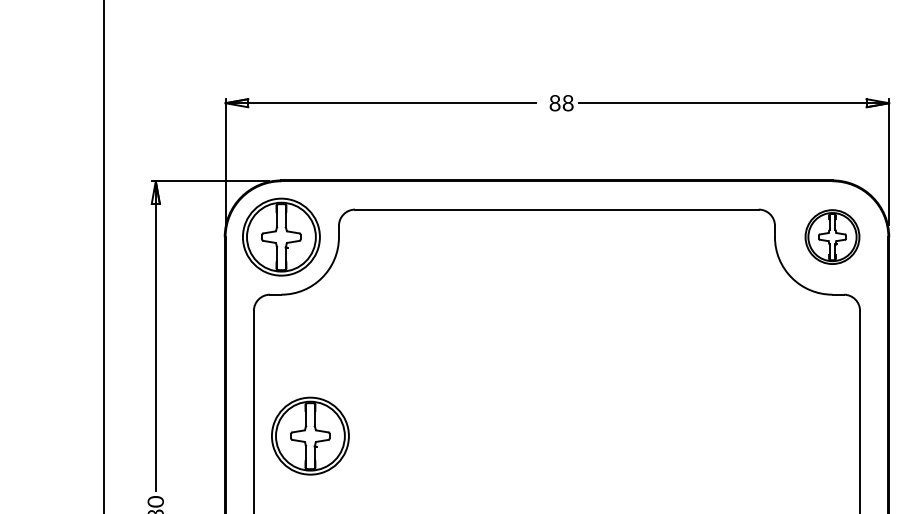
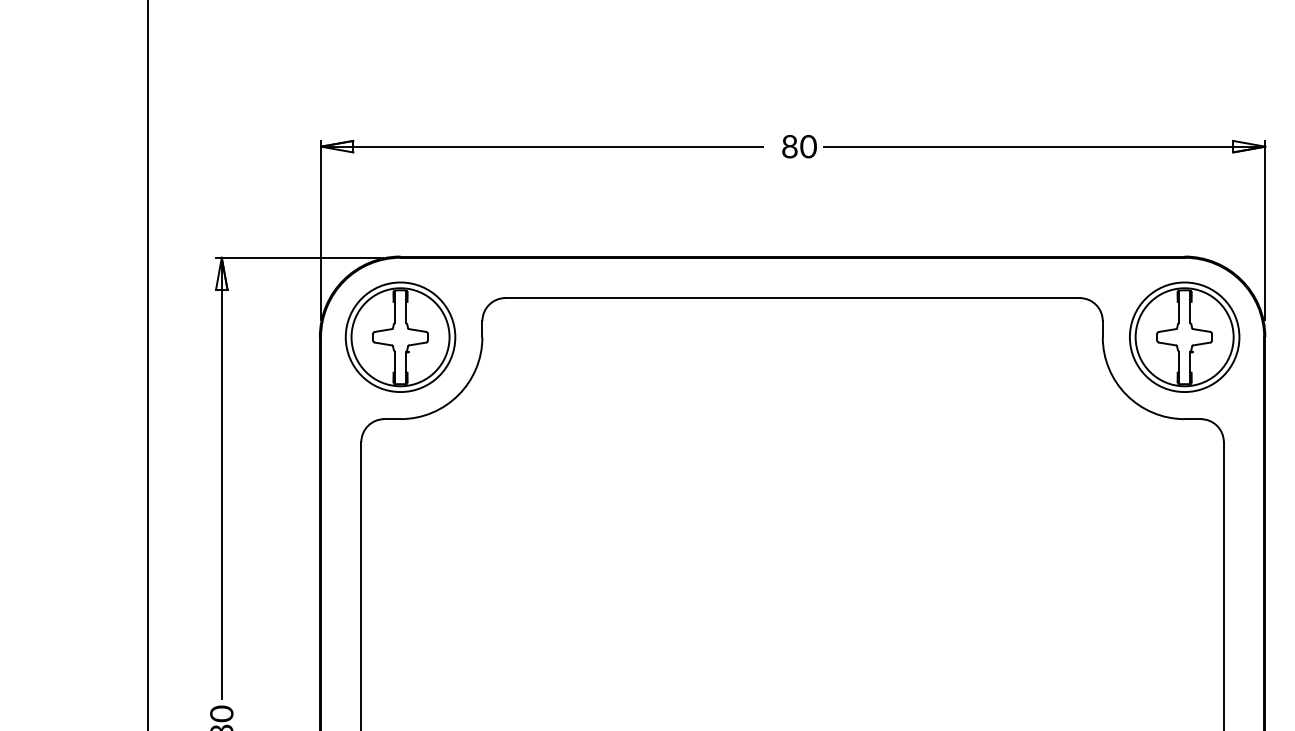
text: (568, 103) -> (808, 147), 88 -> 80
part: (832, 236) -> (1184, 336), size x1.43
part: (310, 435) -> (441, 619), removed

